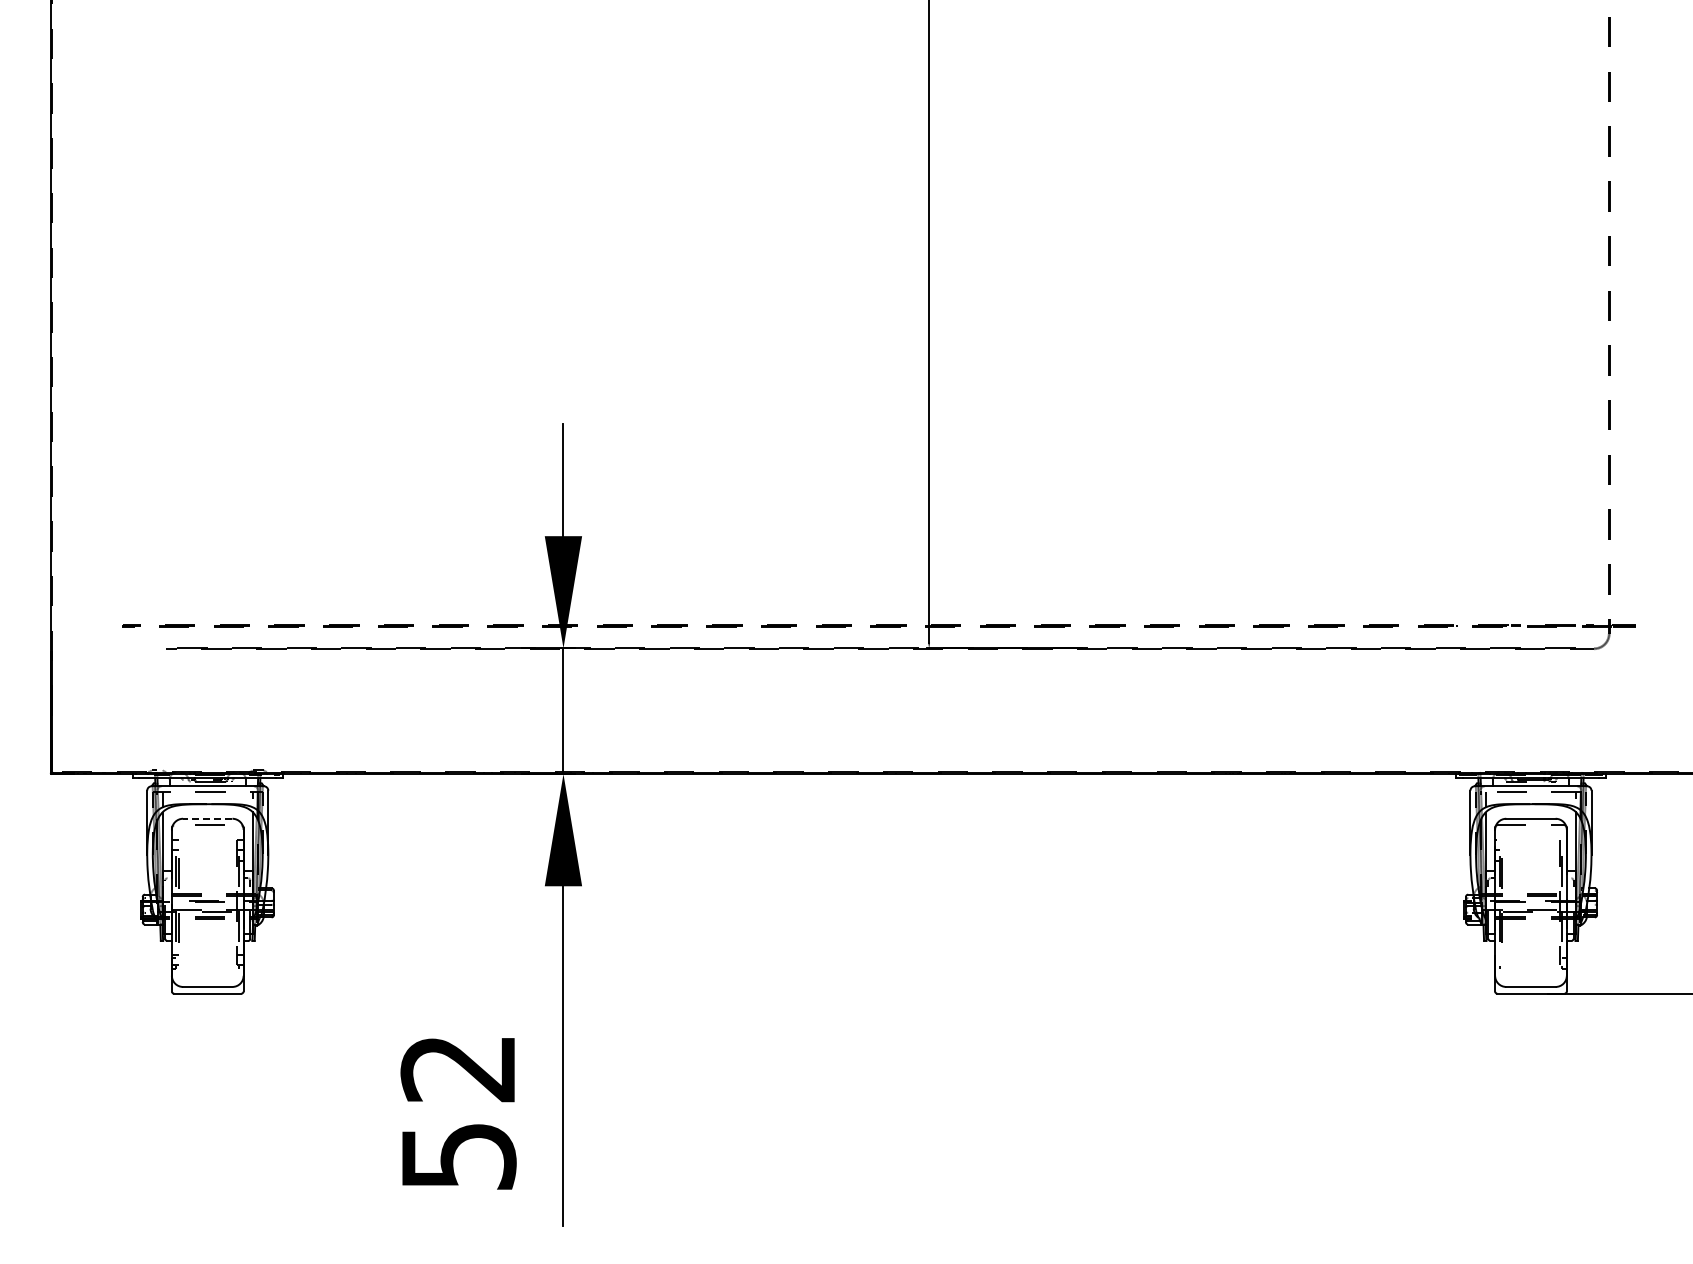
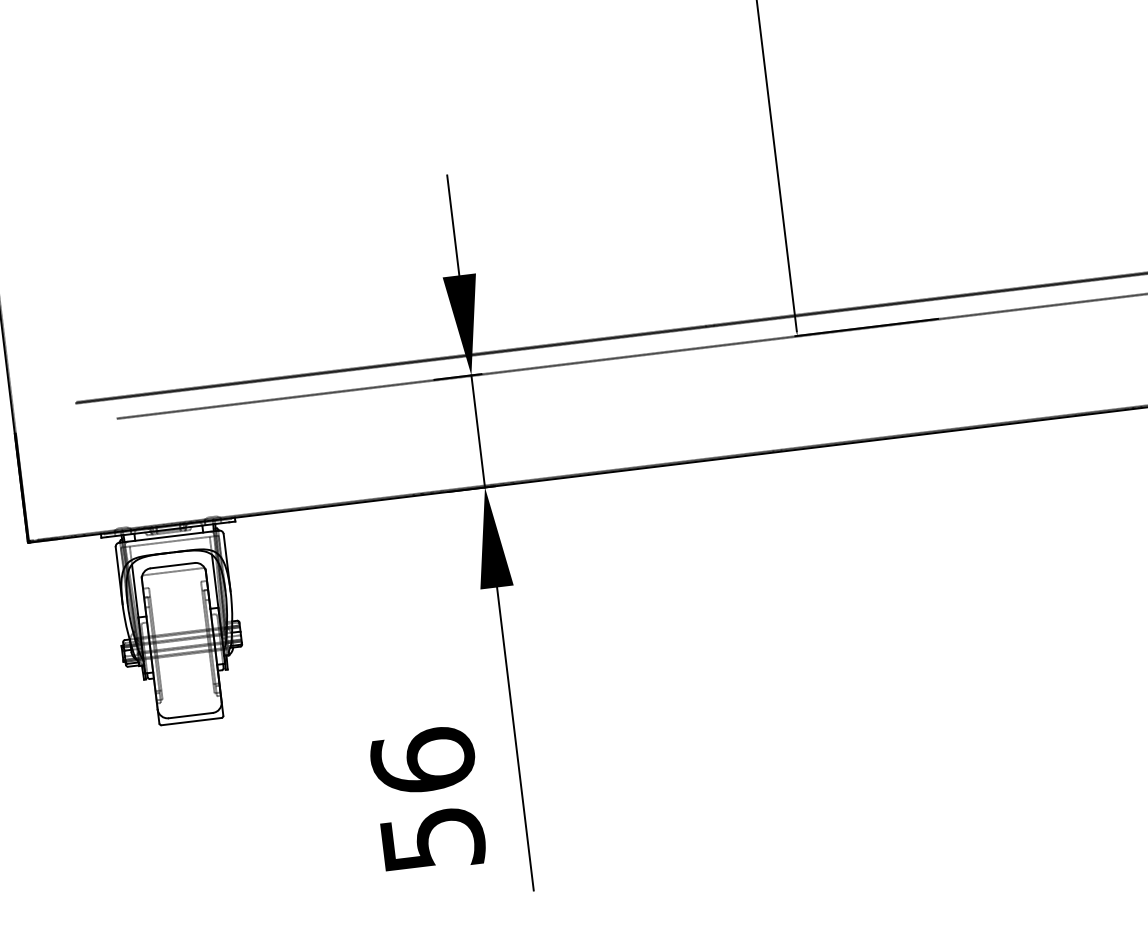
line: (207, 818) -> (172, 565), dashed -> solid
text: (458, 1067) -> (423, 760), 52 -> 56

